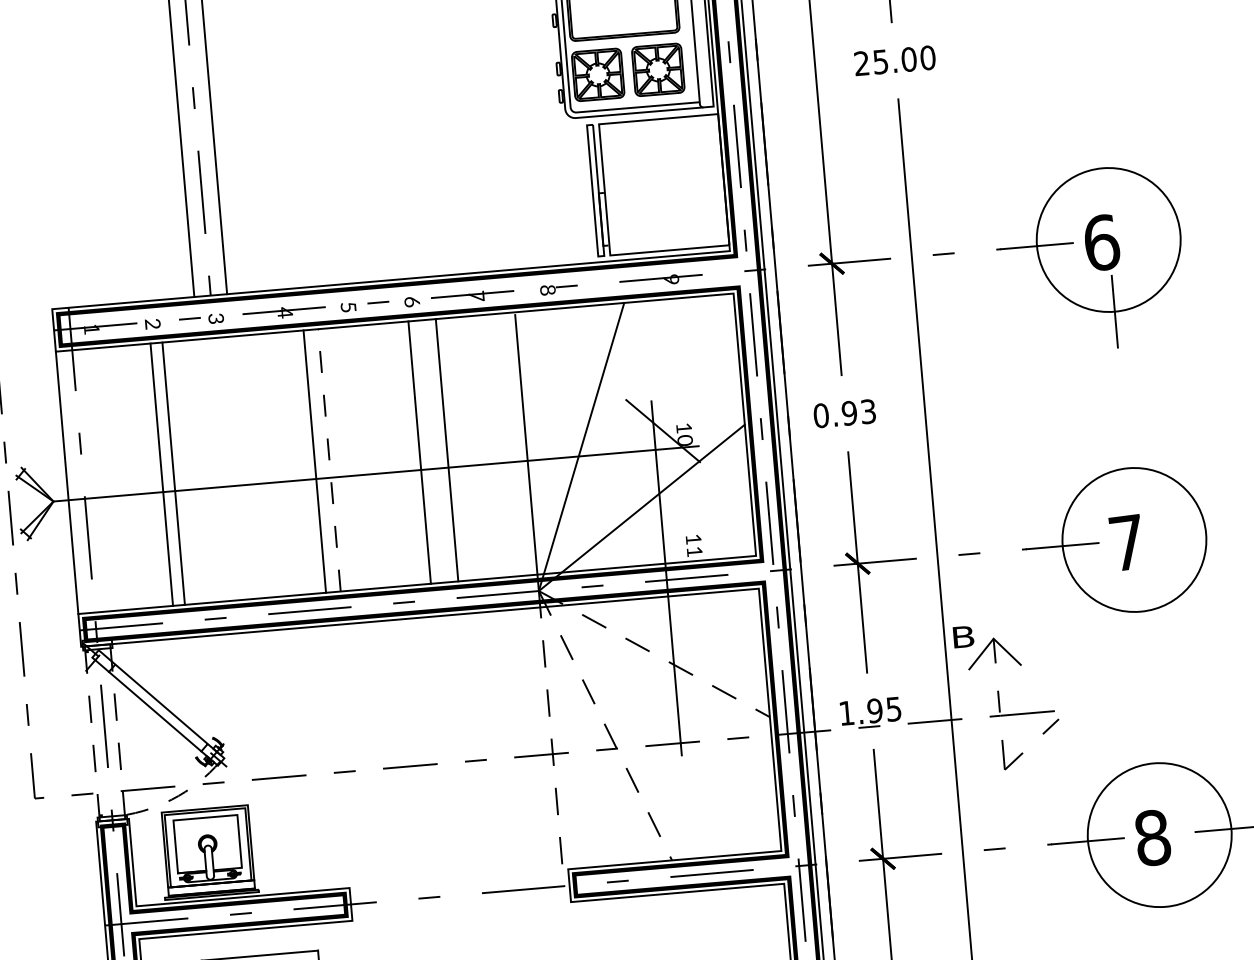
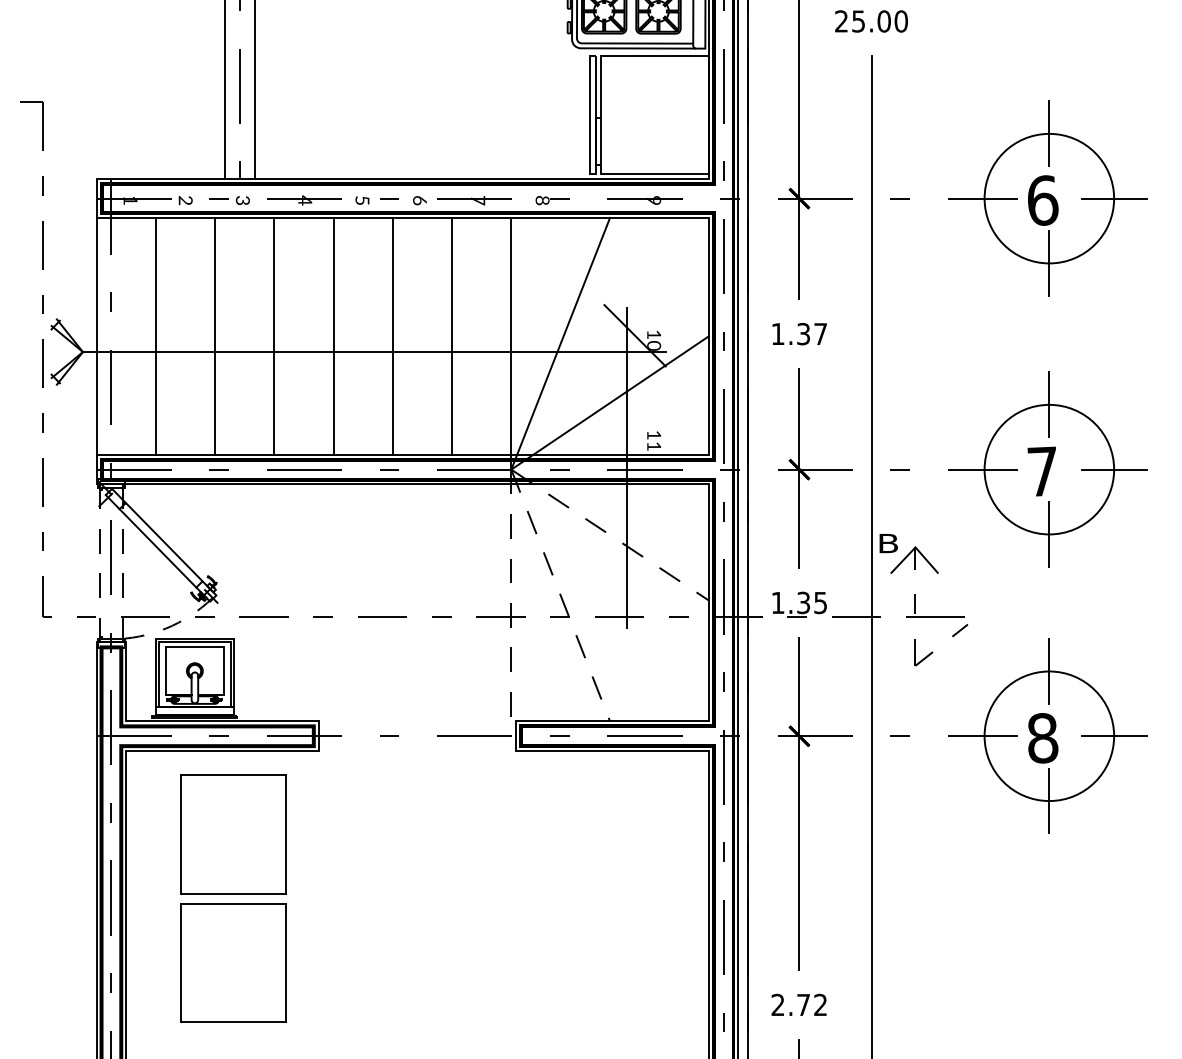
line: (1102, 167) -> (1049, 133), added
line: (1179, 233) -> (1113, 198), added
text: (845, 414) -> (799, 334), 0.93 -> 1.37
line: (446, 449) -> (392, 335), moved
line: (420, 451) -> (452, 335), moved
line: (329, 459) -> (333, 335), dashed -> solid
line: (314, 460) -> (274, 335), moved
line: (1128, 467) -> (1049, 404), added
line: (173, 472) -> (155, 335), moved
line: (162, 473) -> (215, 335), moved
line: (1205, 533) -> (1113, 469), added
line: (1140, 611) -> (1049, 534), added
text: (874, 710) -> (803, 602), 1.95 -> 1.35
line: (1153, 763) -> (1049, 671), added
line: (1165, 906) -> (1049, 800), added

